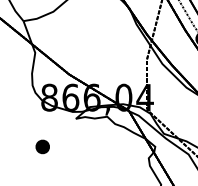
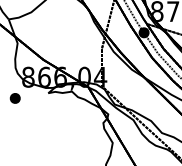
part: (41, 147) -> (14, 98), moved

